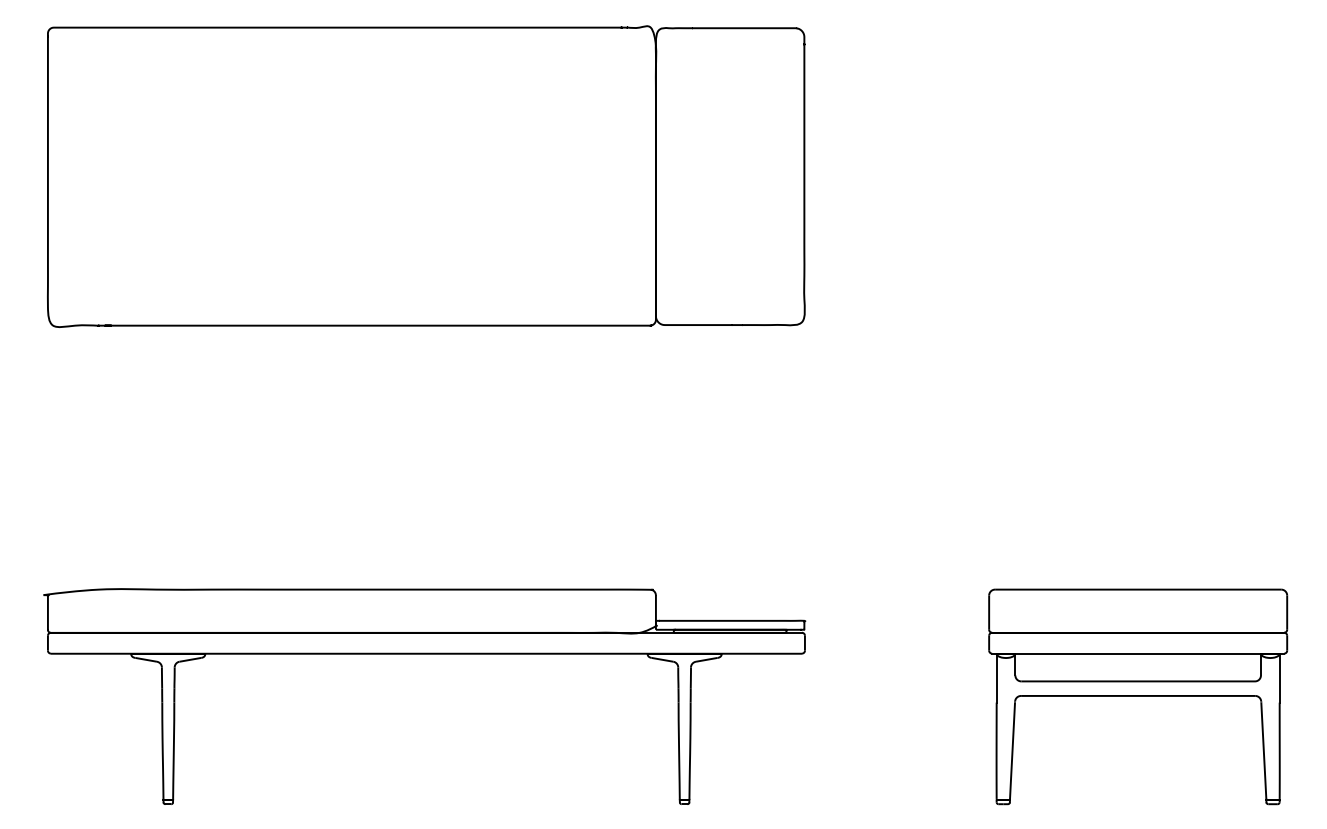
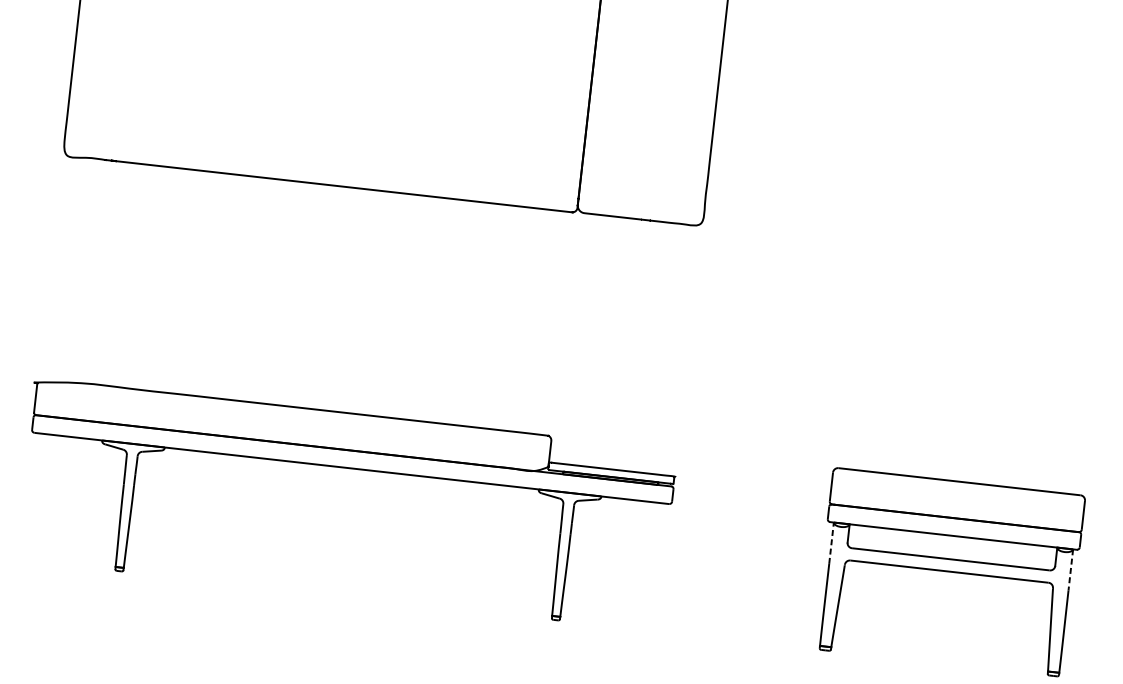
line: (996, 677) -> (831, 542), solid -> dashed
line: (1279, 678) -> (1070, 570), solid -> dashed

